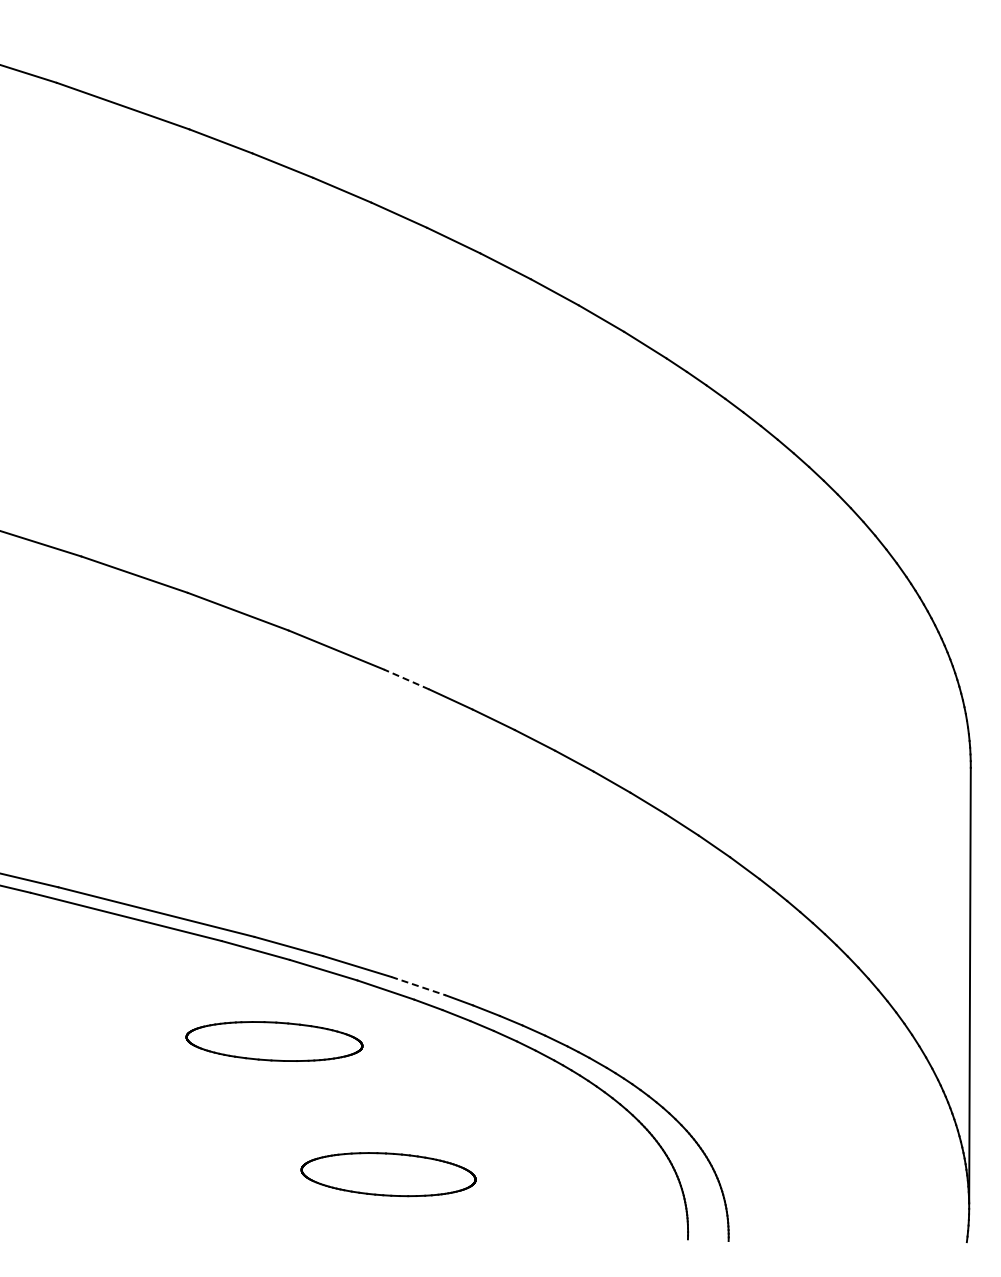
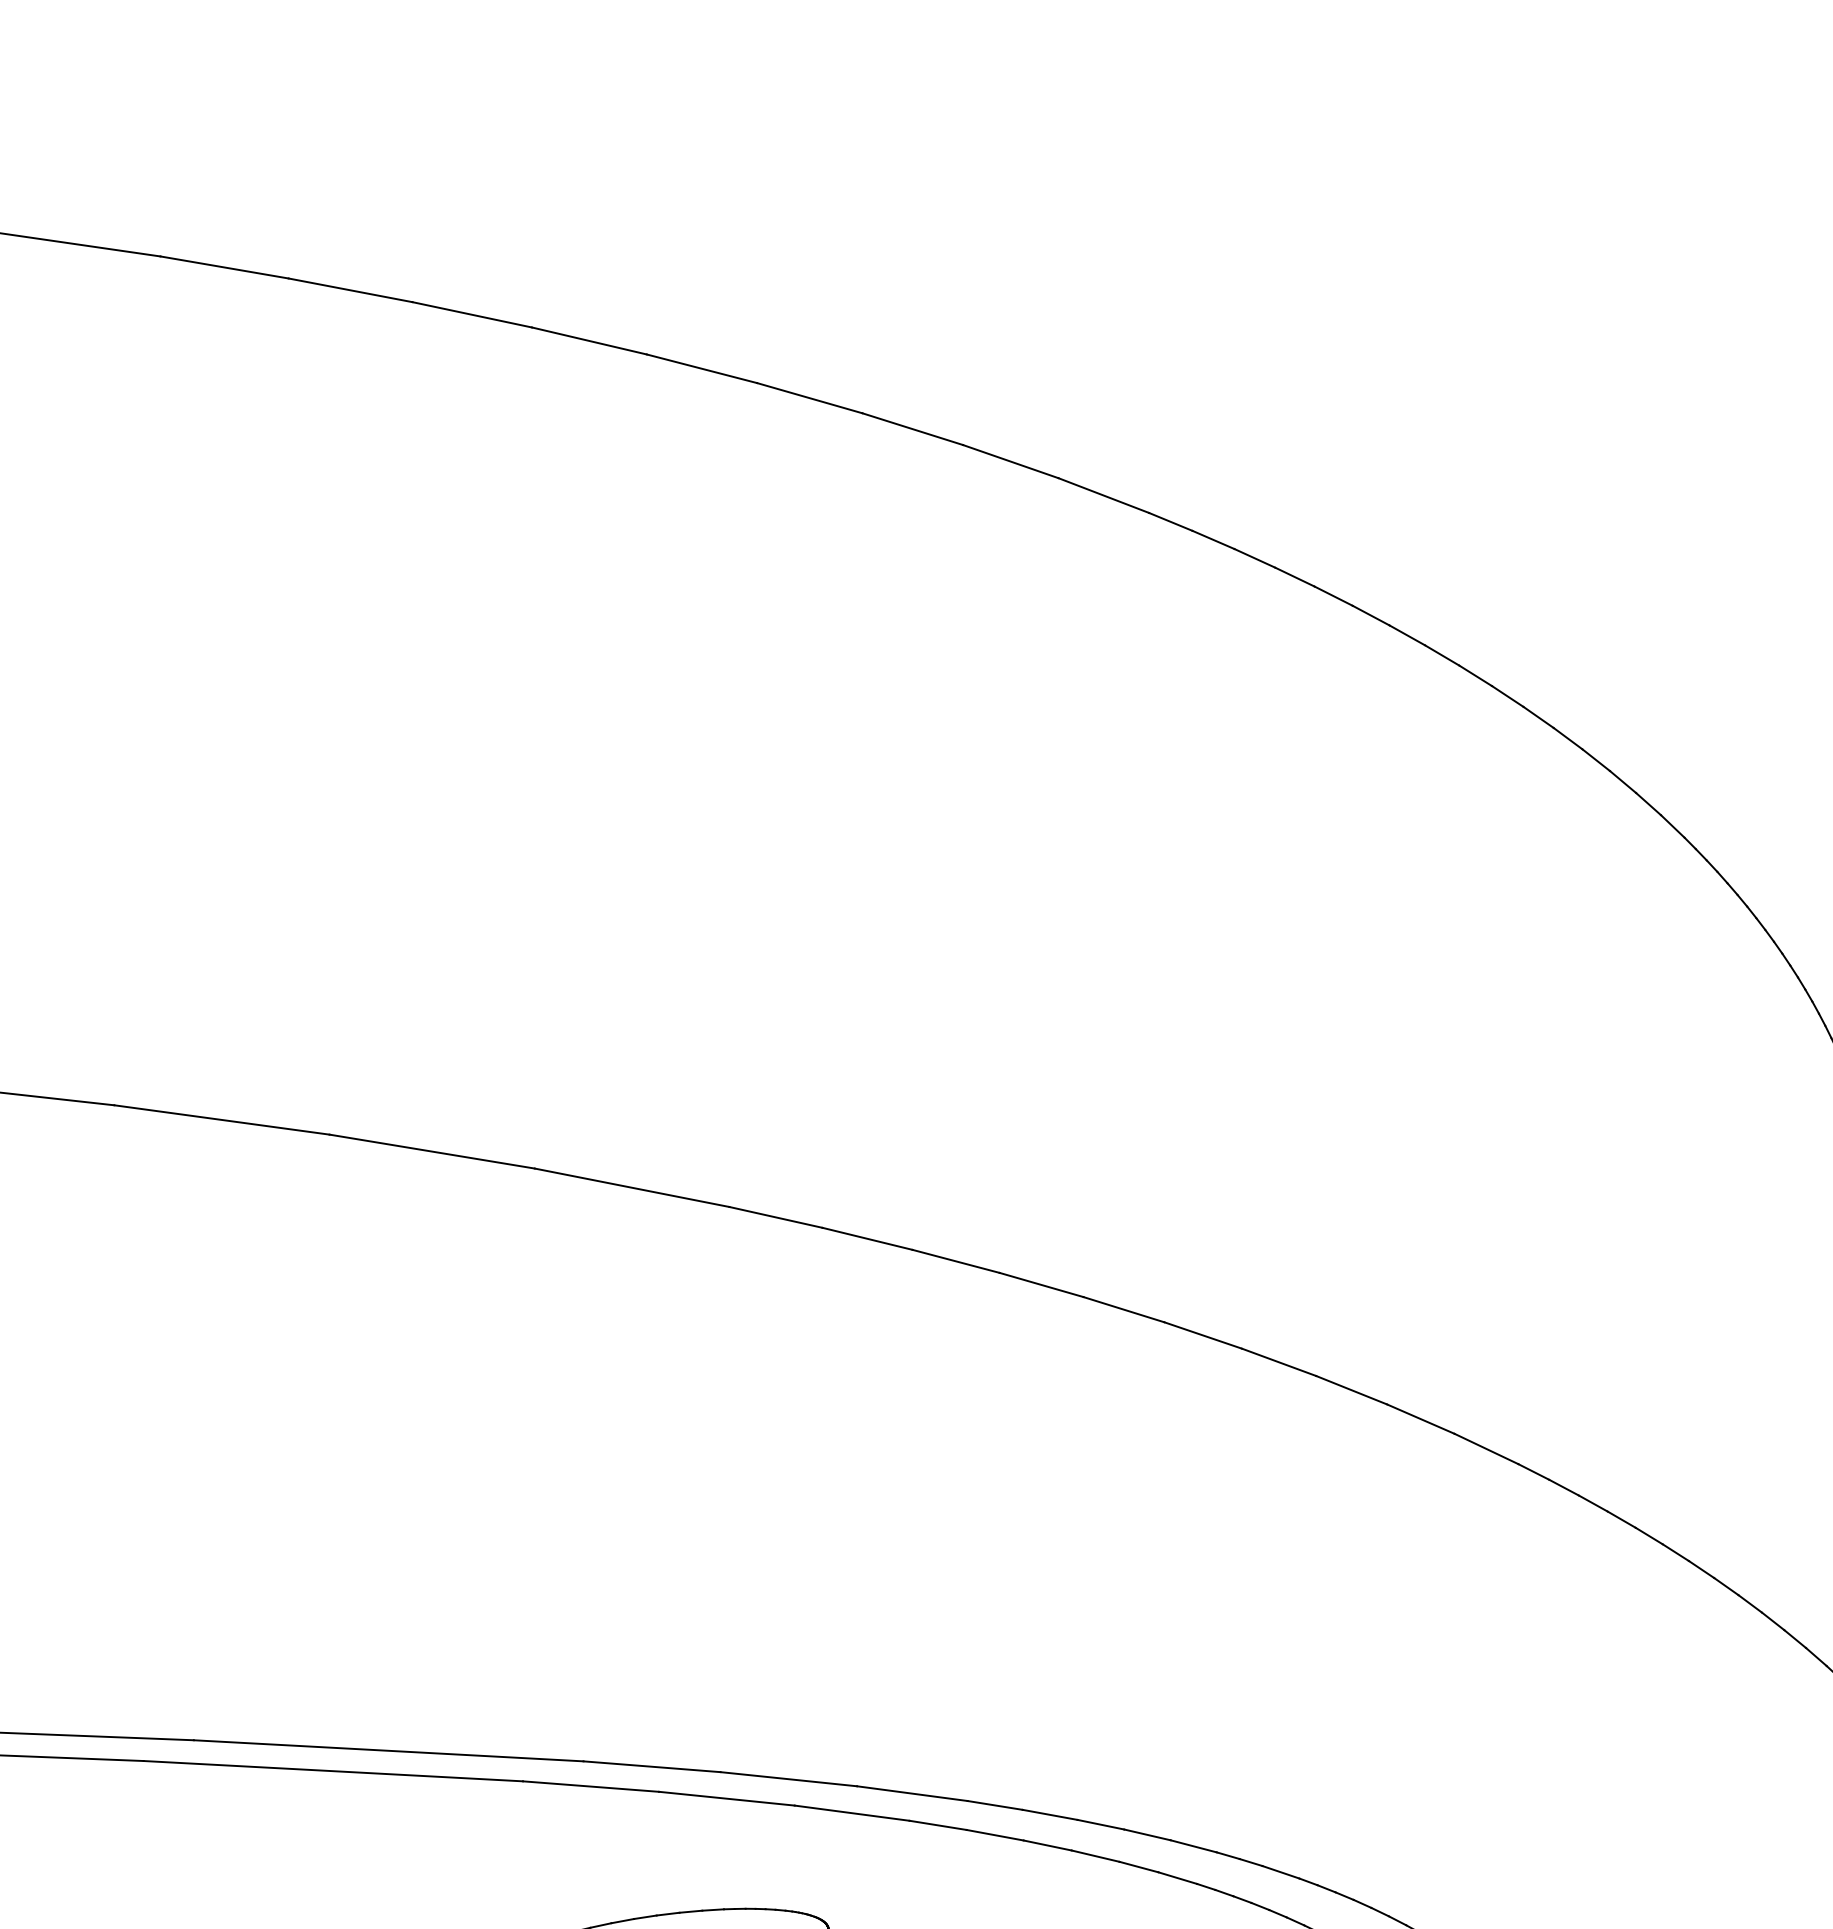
line: (406, 679) -> (775, 1217), dashed -> solid
line: (418, 986) -> (912, 1794), dashed -> solid

